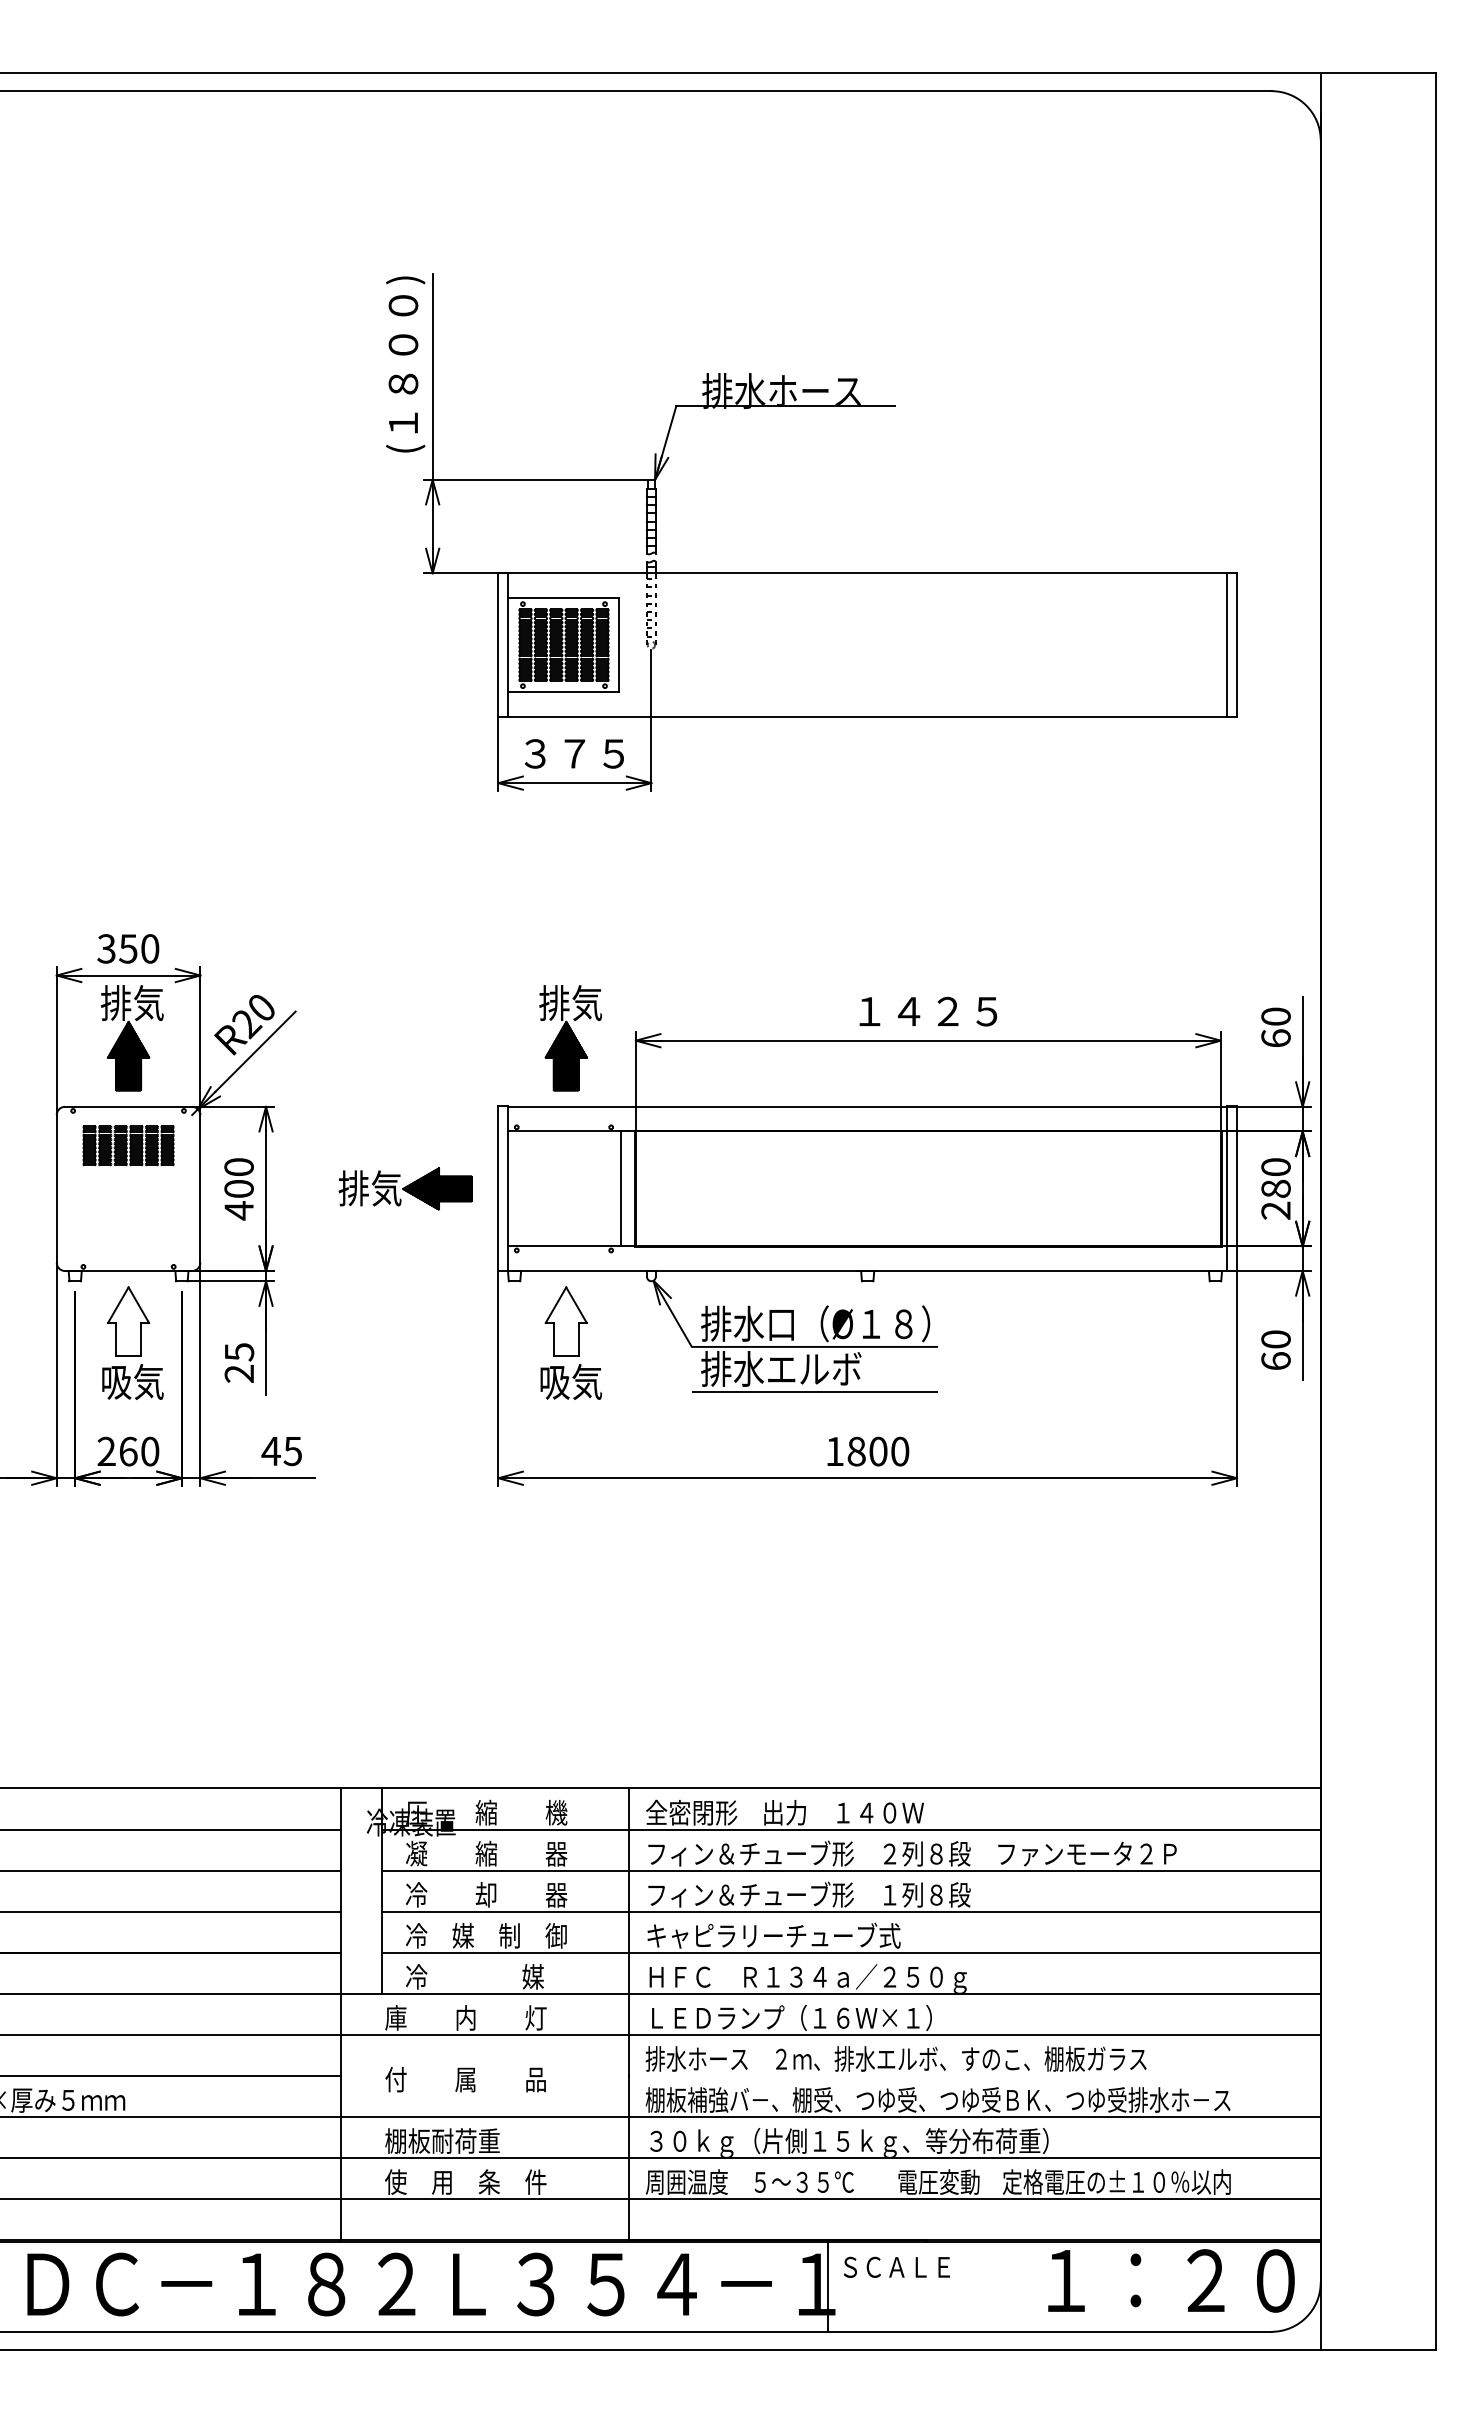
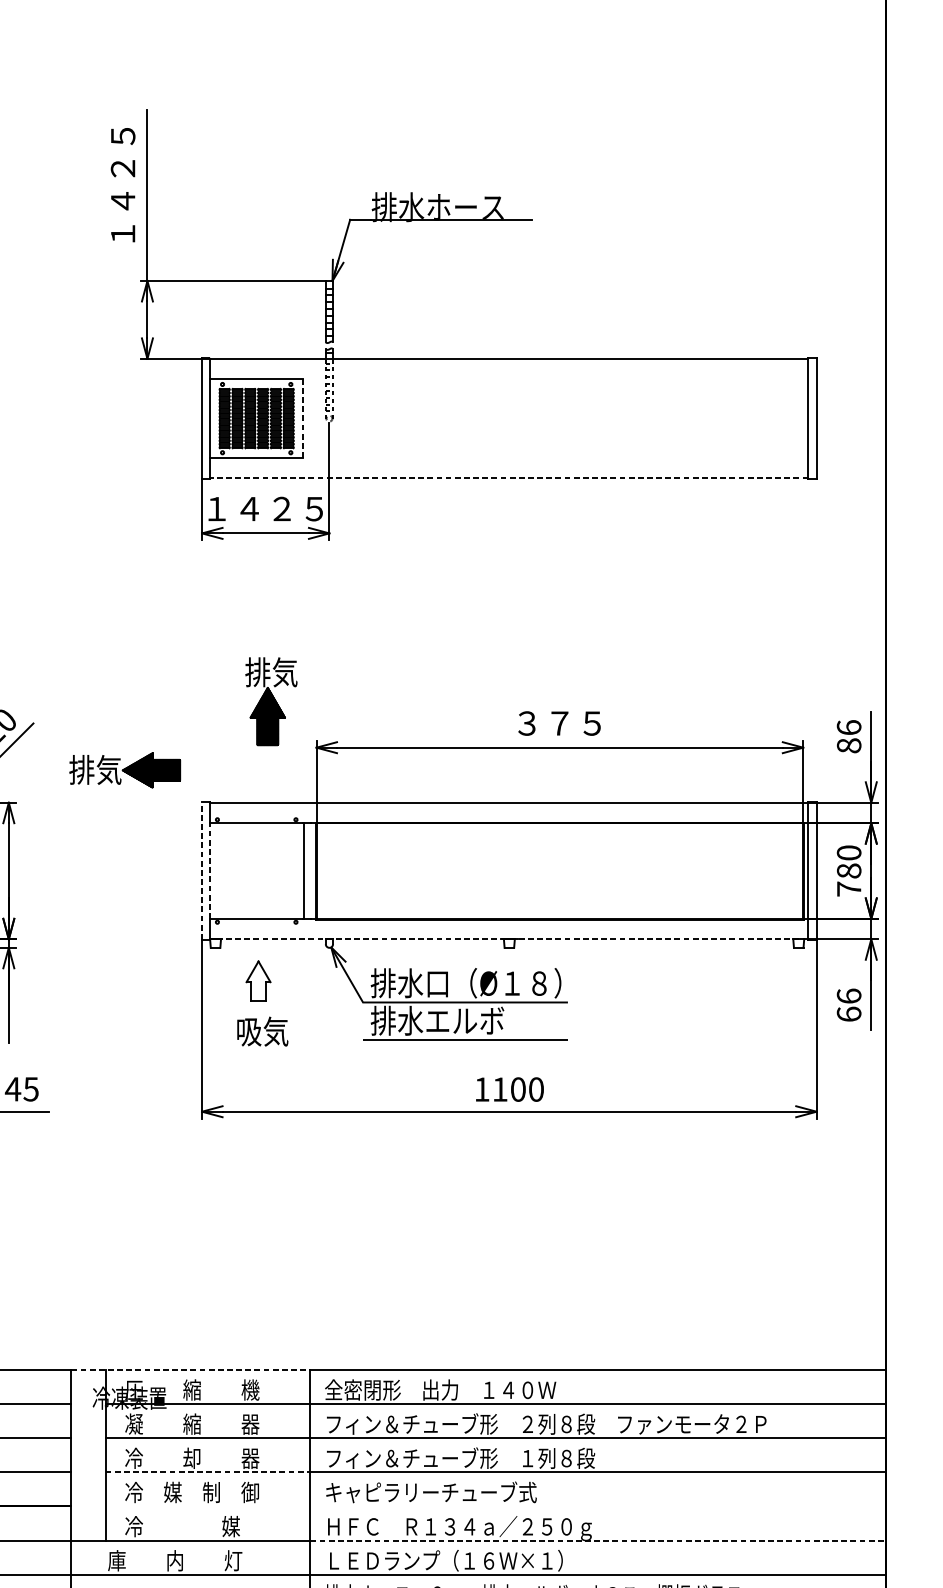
text: (405, 364) -> (124, 185), (１８００) -> １４２５
line: (619, 644) -> (302, 418), solid -> dashed
line: (867, 716) -> (509, 477), solid -> dashed
text: (574, 753) -> (265, 508), ３７５ -> １４２５
text: (928, 1011) -> (559, 723), １４２５ -> ３７５
text: (1275, 1027) -> (848, 736), 60 -> 86
part: (570, 1038) -> (271, 701), moved
part: (405, 1188) -> (124, 769), moved
line: (498, 1188) -> (202, 870), solid -> dashed
line: (508, 1188) -> (210, 870), solid -> dashed
text: (1275, 1210) -> (848, 888), 280 -> 780
line: (874, 1271) -> (515, 939), solid -> dashed
part: (565, 1321) -> (257, 981), size x0.7
text: (1275, 1339) -> (848, 996), 60 -> 66
text: (856, 1451) -> (500, 1089), 1800 -> 1100
line: (484, 1788) -> (190, 1369), solid -> dashed
line: (505, 1911) -> (208, 1472), solid -> dashed
line: (851, 1952) -> (495, 1506), removed
line: (975, 1993) -> (599, 1540), solid -> dashed

